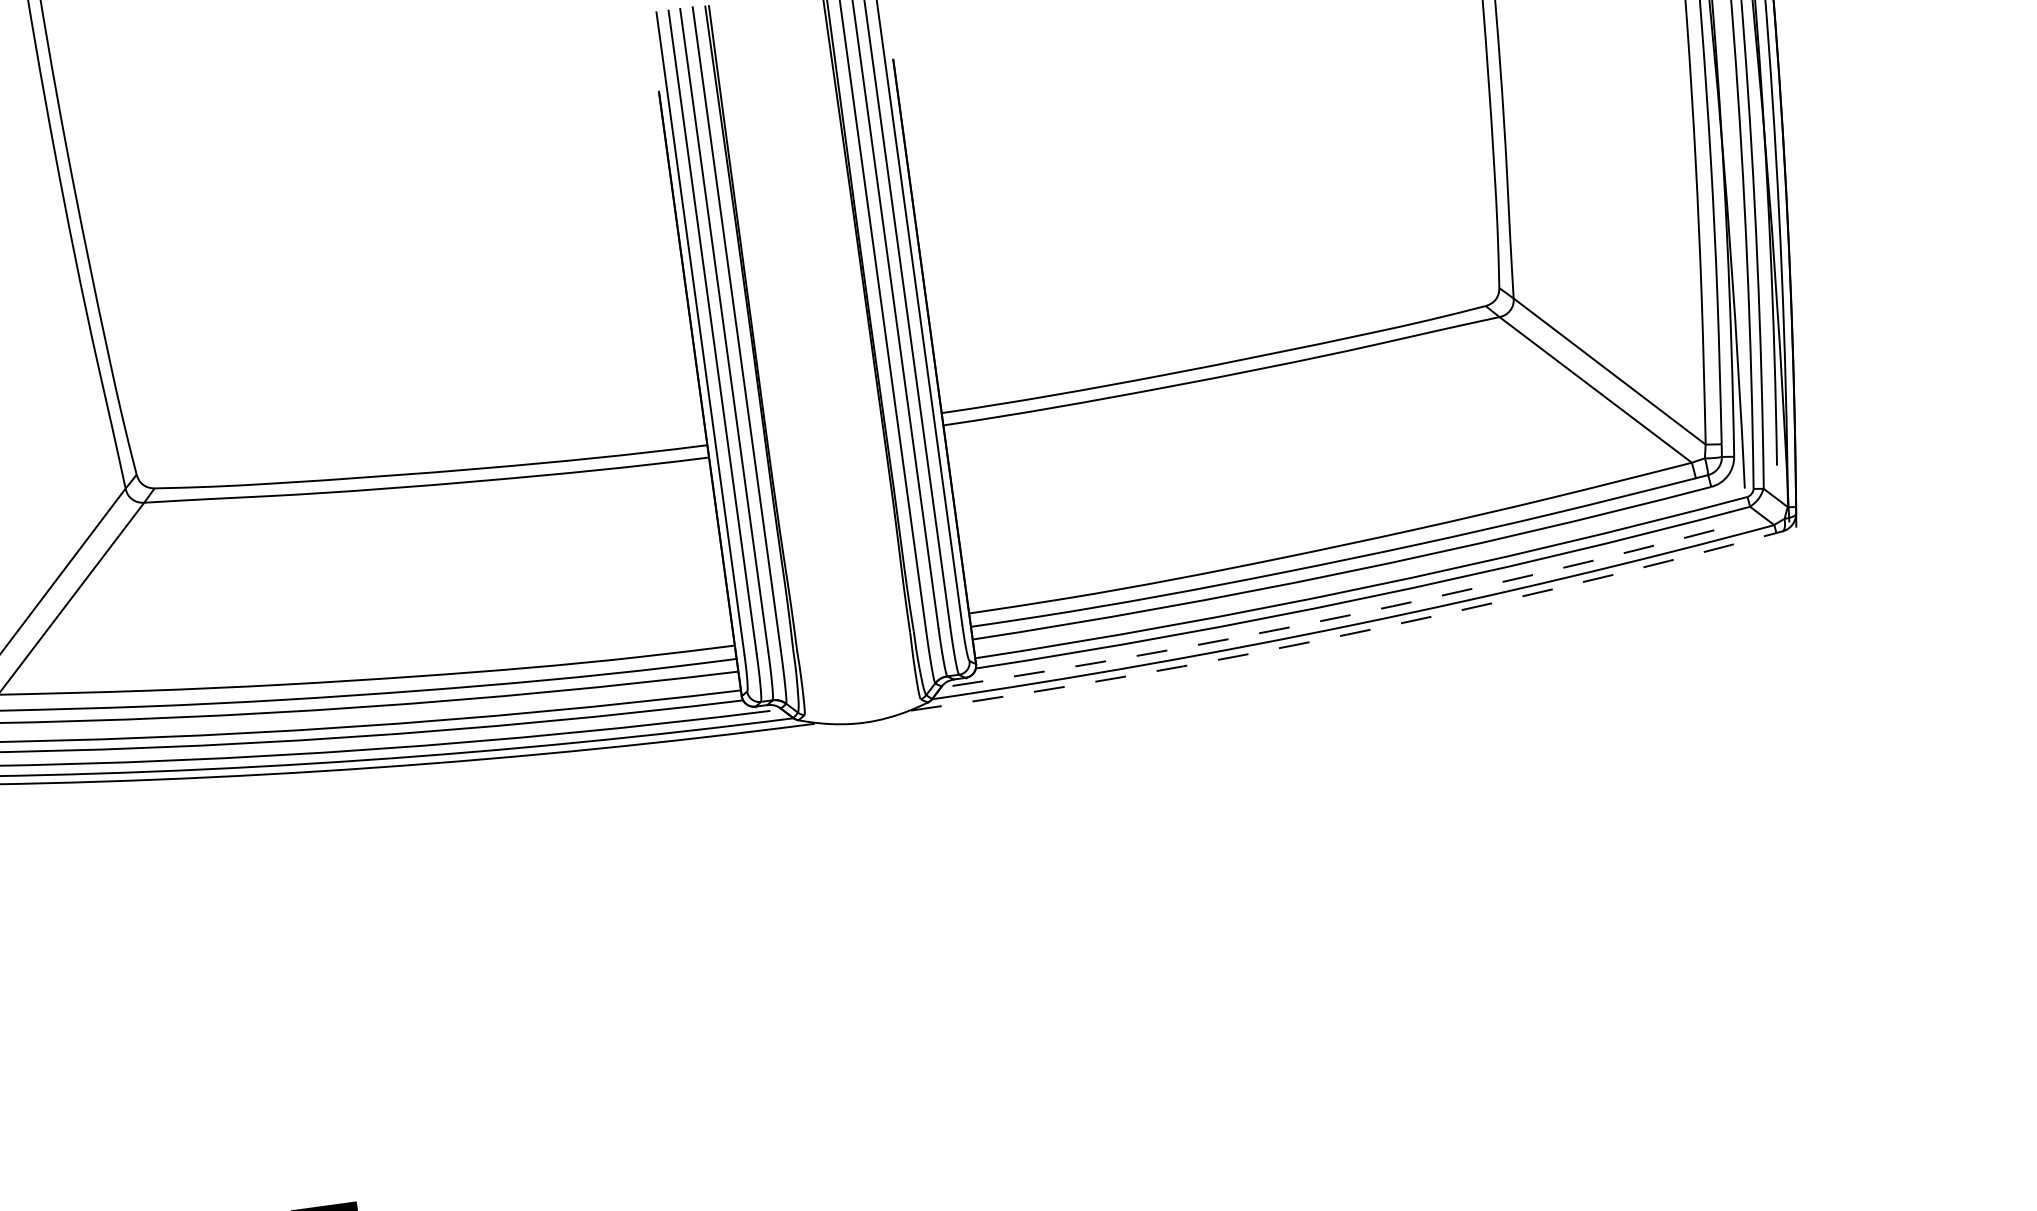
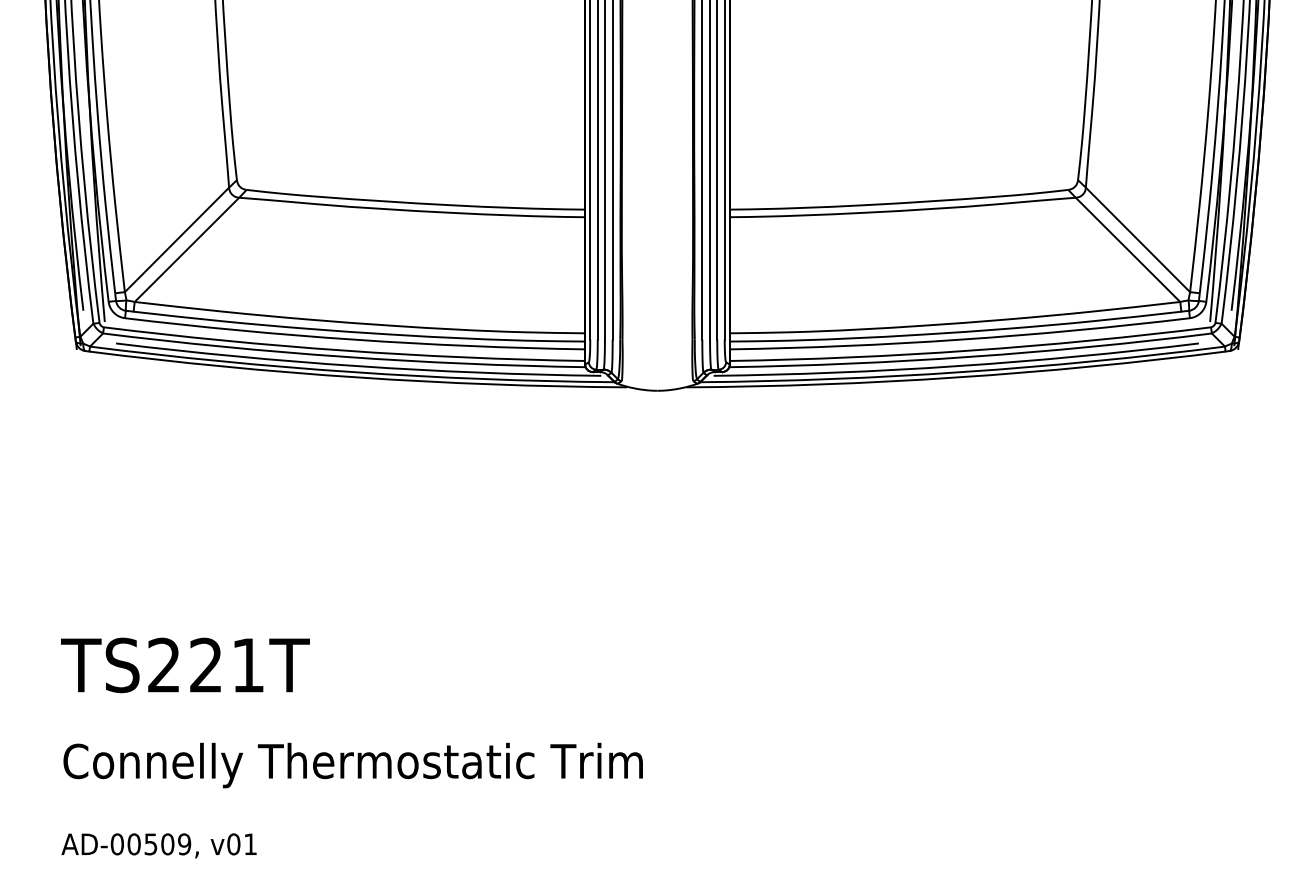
arc: (1343, 616) -> (956, 366), dashed -> solid
arc: (1346, 634) -> (956, 377), dashed -> solid

